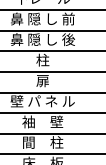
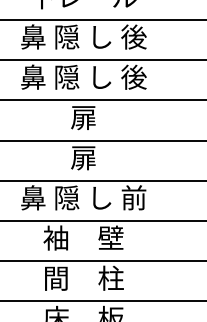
text: (68, 18) -> (133, 35), 鼻 隠 し 前 -> 鼻 隠 し 後
text: (42, 59) -> (82, 116), 柱 -> 扉
text: (42, 101) -> (82, 198), 壁 パ ネ ル -> 鼻 隠 し 前

